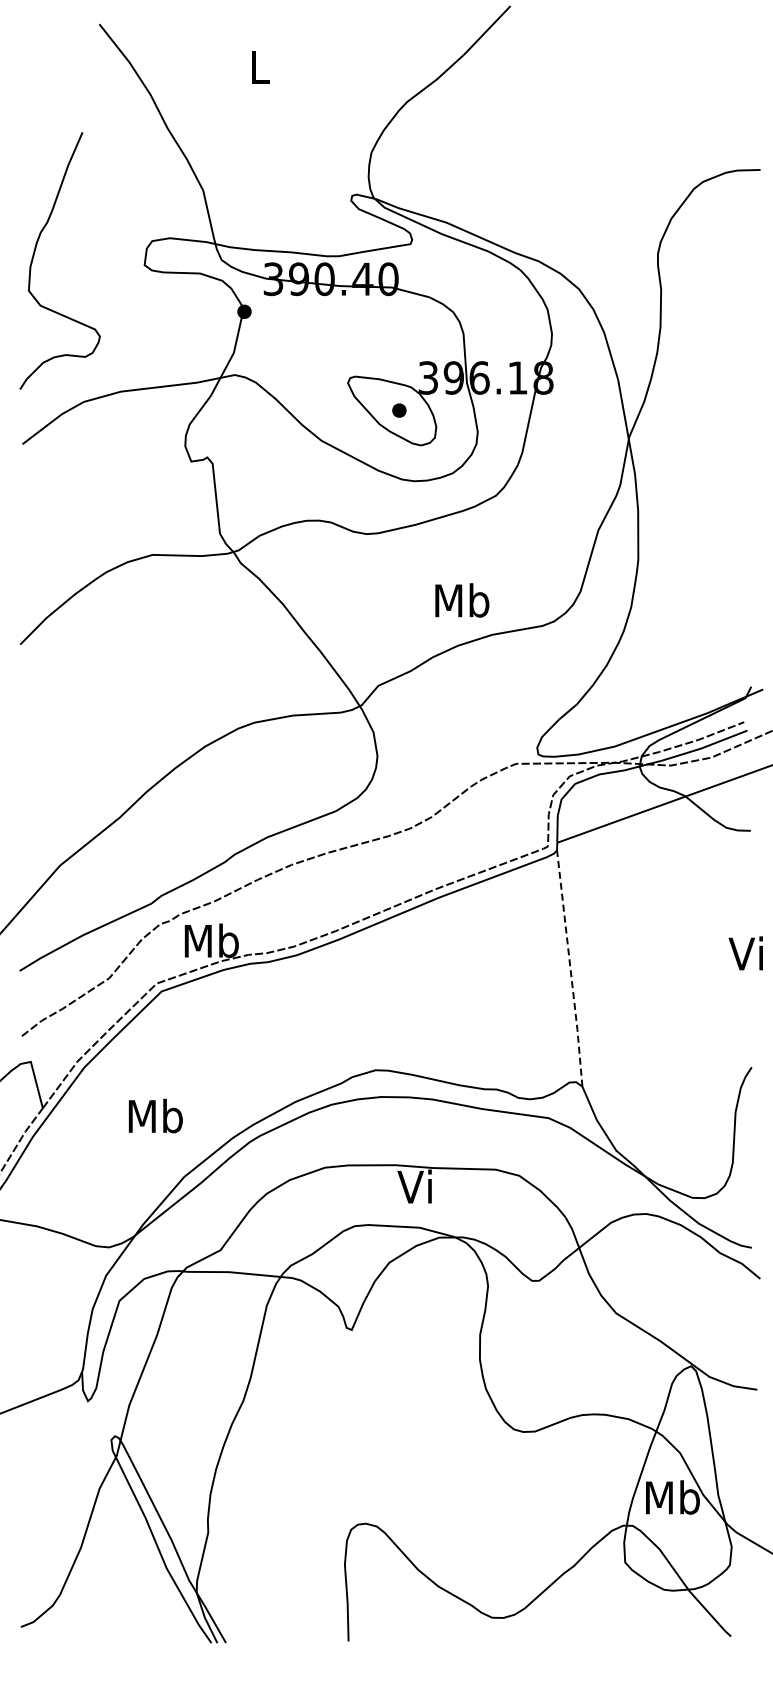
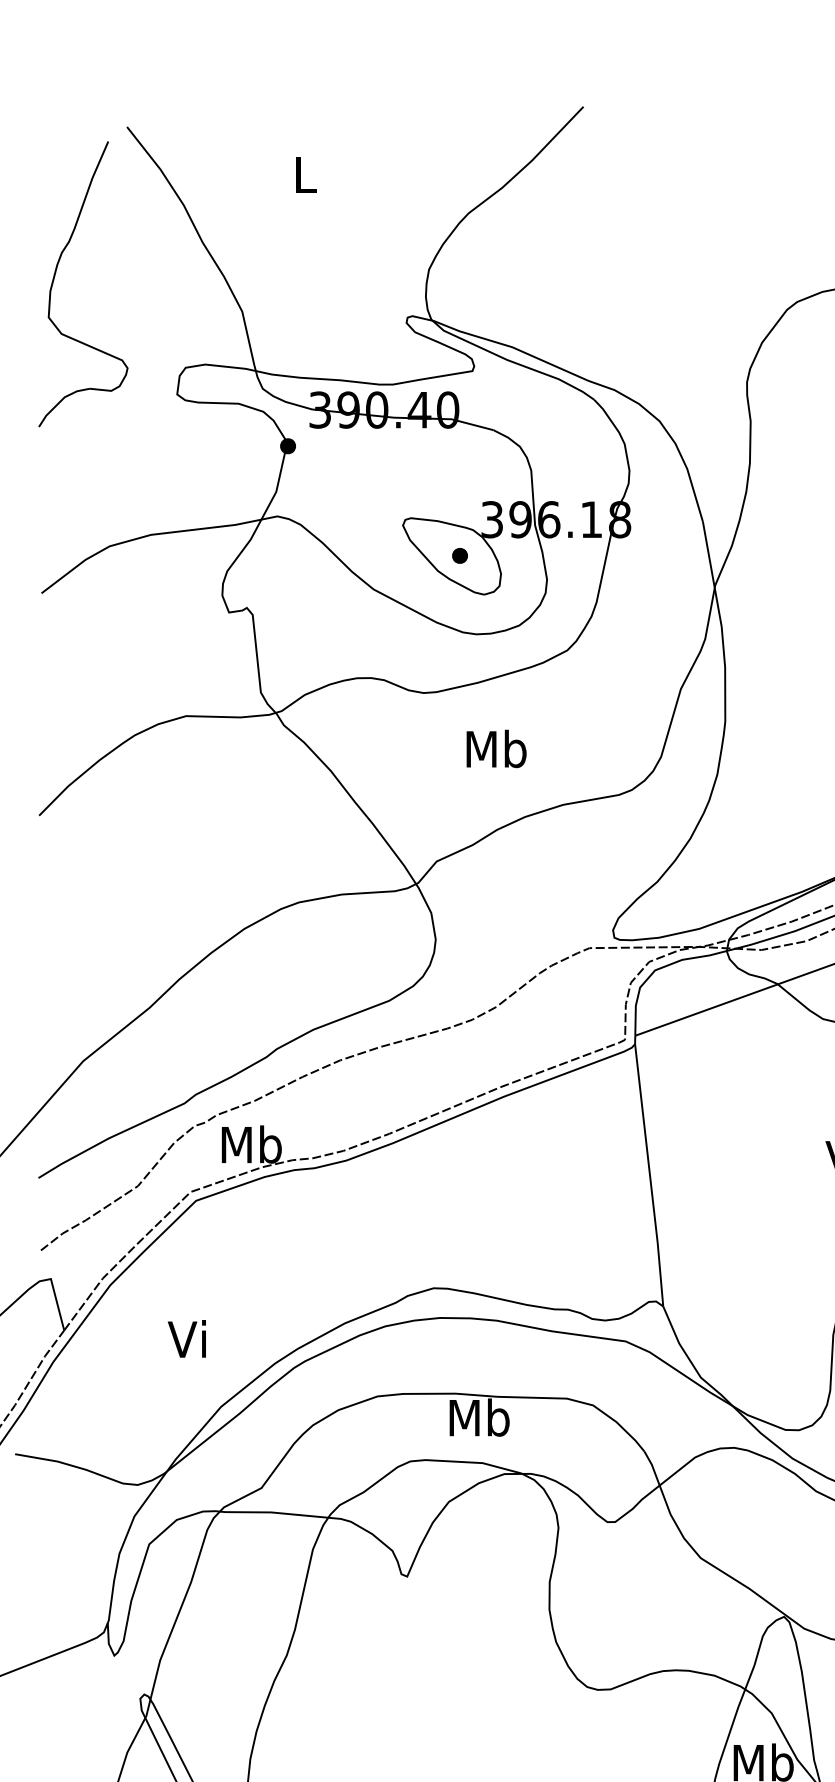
part: (35, 252) -> (56, 274), moved
text: (462, 600) -> (496, 748), moved
line: (570, 969) -> (650, 1176), dashed -> solid
text: (155, 1115) -> (189, 1338), Mb -> Vi
text: (417, 1186) -> (480, 1417), Vi -> Mb

